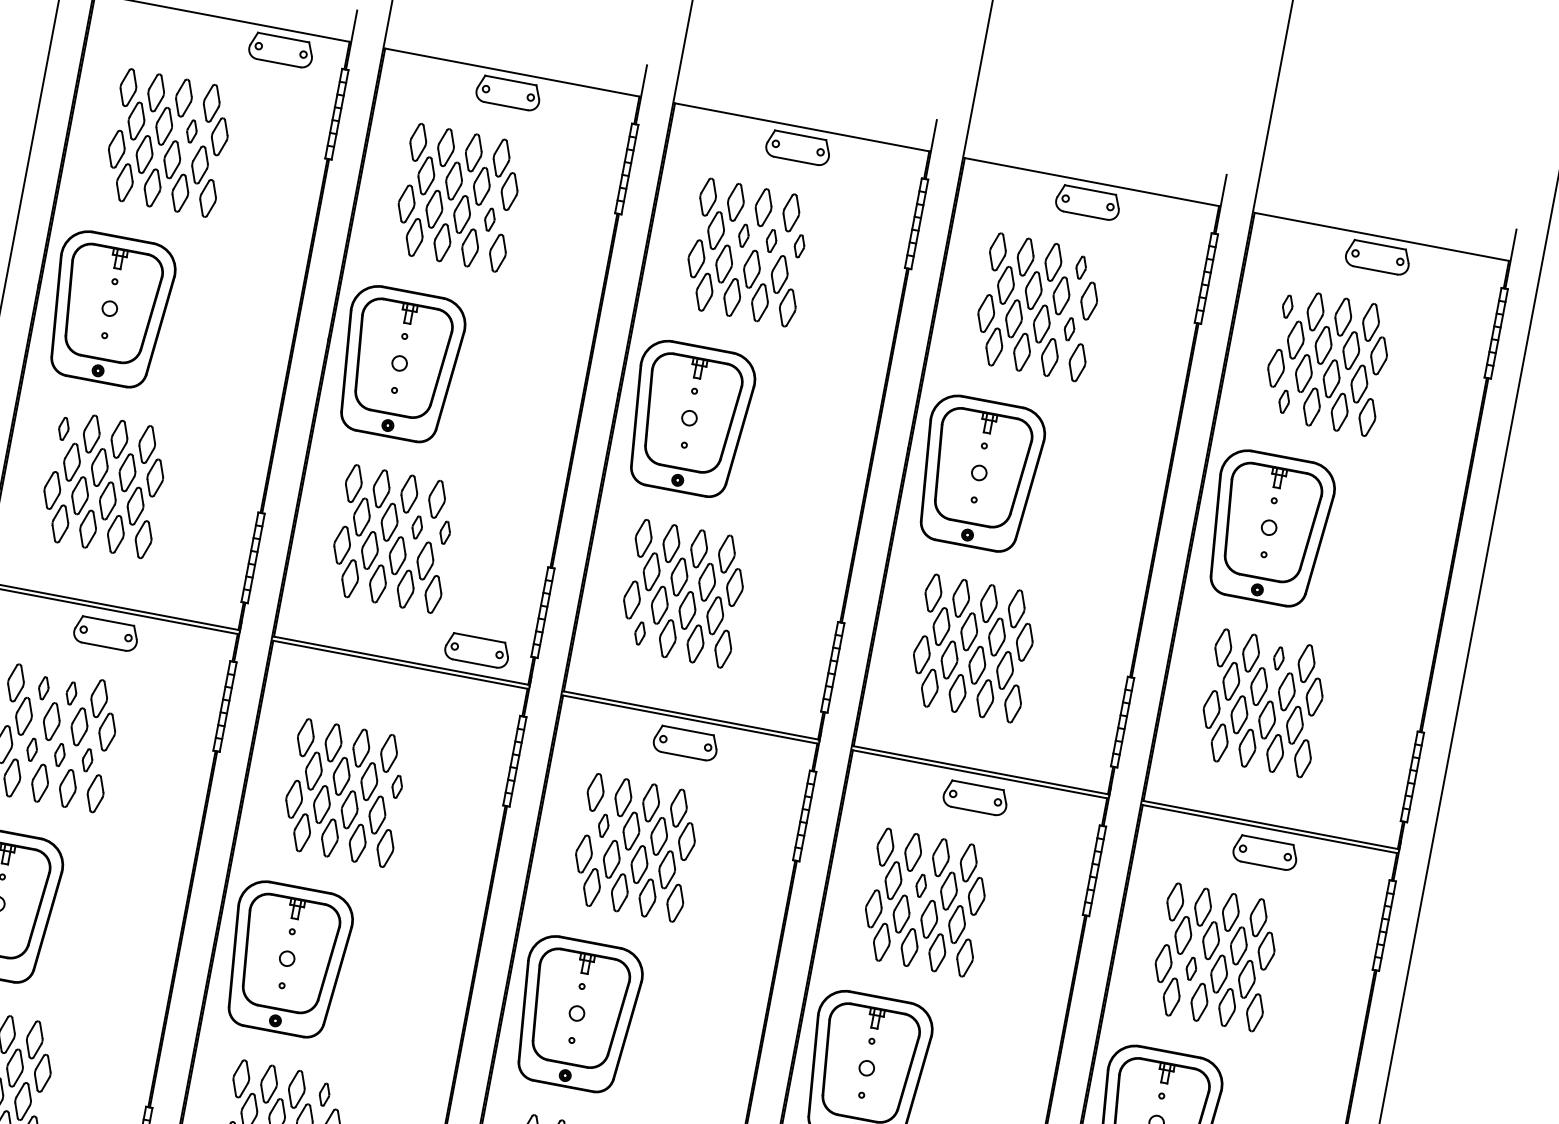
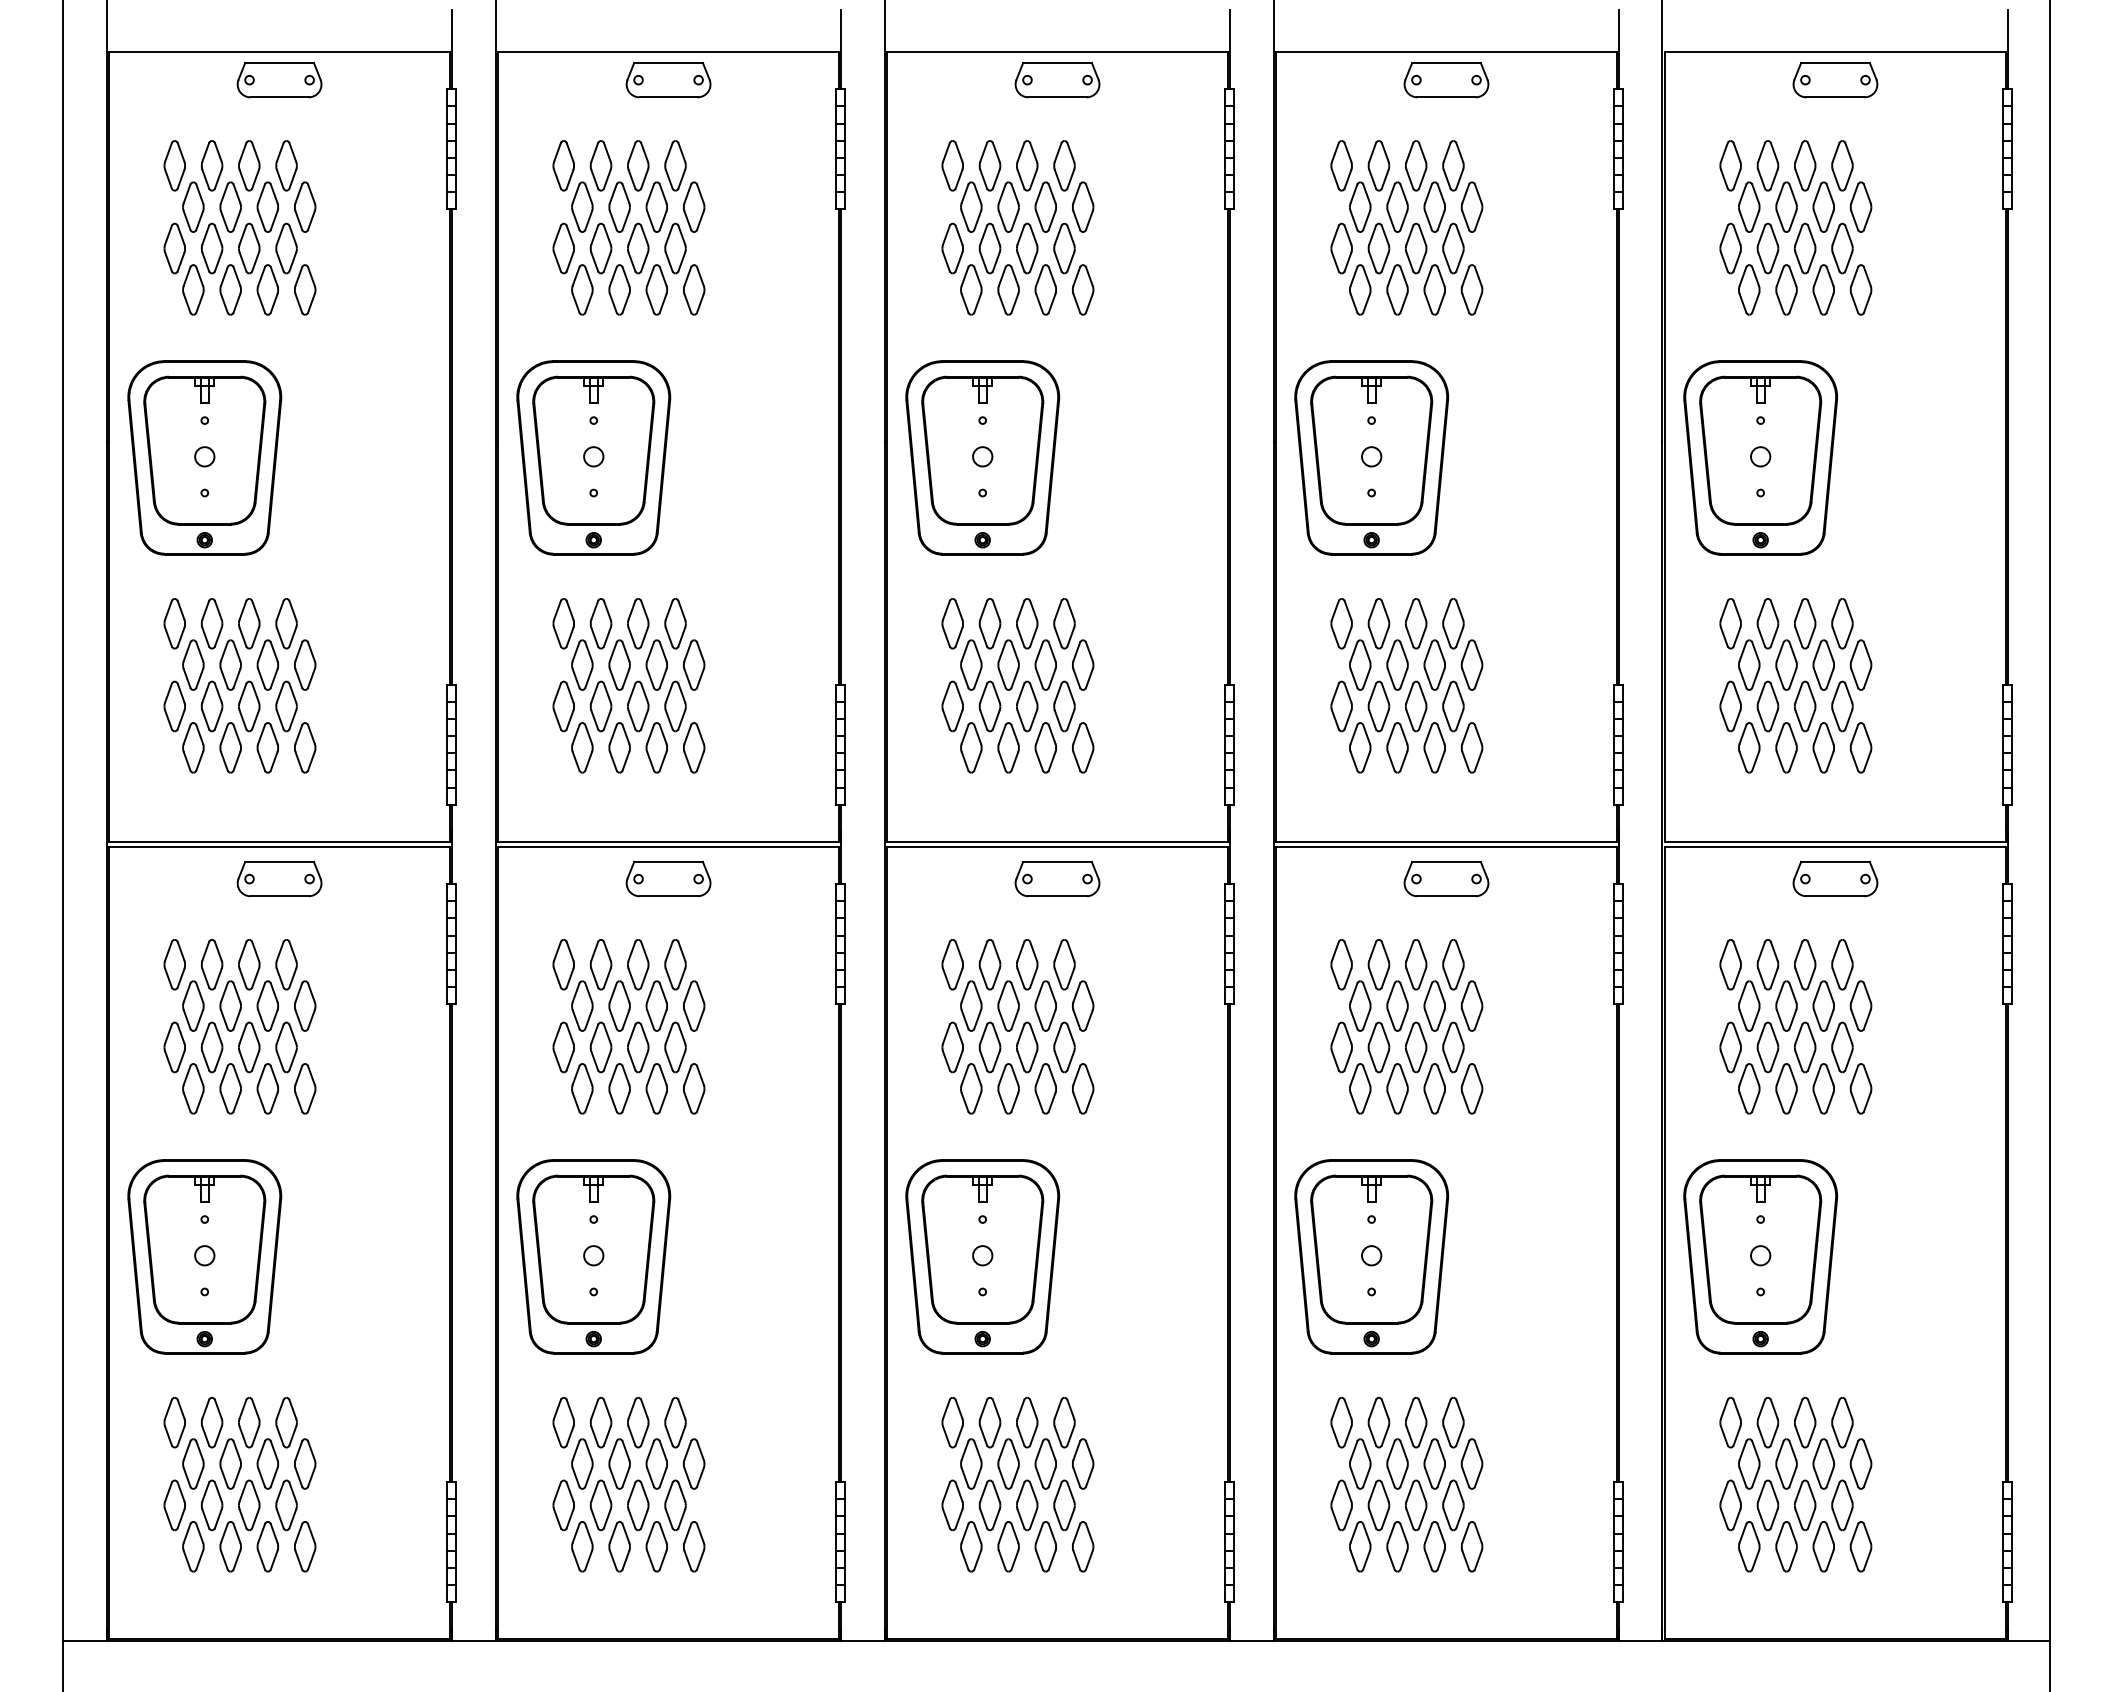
part: (281, 50) -> (279, 80), moved
part: (191, 130) -> (267, 206), size x1.67
part: (489, 219) -> (675, 248), size x1.67
part: (743, 235) -> (1008, 206), size x1.67
part: (771, 240) -> (1045, 206), size x1.67
part: (799, 245) -> (1083, 206), size x1.67
part: (1081, 267) -> (1453, 165), size x1.67
part: (1287, 306) -> (1730, 165), size x1.67
part: (1069, 329) -> (1453, 248), size x1.67
part: (1284, 401) -> (1749, 289), size x1.67
part: (63, 428) -> (174, 623), size x1.67
part: (417, 527) -> (656, 664), size x1.67
part: (445, 532) -> (694, 664), size x1.67
part: (640, 633) -> (971, 747), size x1.67
part: (477, 650) -> (668, 878), moved
part: (1279, 658) -> (1805, 623), size x1.67
part: (44, 688) -> (212, 964), size x1.67
part: (71, 693) -> (249, 964), size x1.67
part: (32, 749) -> (212, 1047), size x1.67
part: (59, 755) -> (249, 1047), size x1.67
part: (87, 760) -> (286, 1047), size x1.67
part: (397, 786) -> (694, 1005), size x1.67
part: (603, 825) -> (971, 1005), size x1.67
part: (921, 885) -> (1397, 1005), size x1.67
part: (1191, 968) -> (1767, 1047), size x1.67
part: (324, 1094) -> (675, 1422), size x1.67

